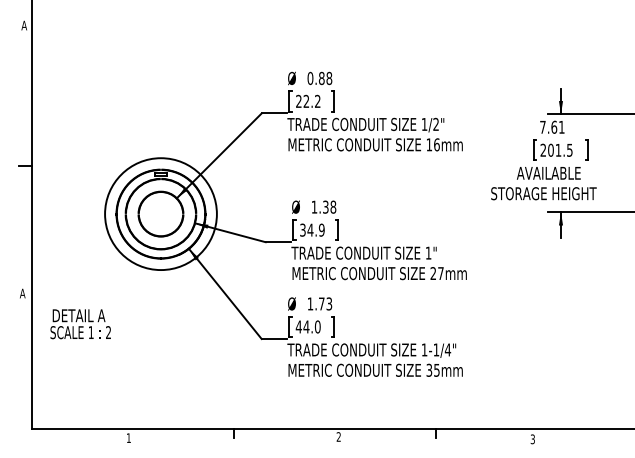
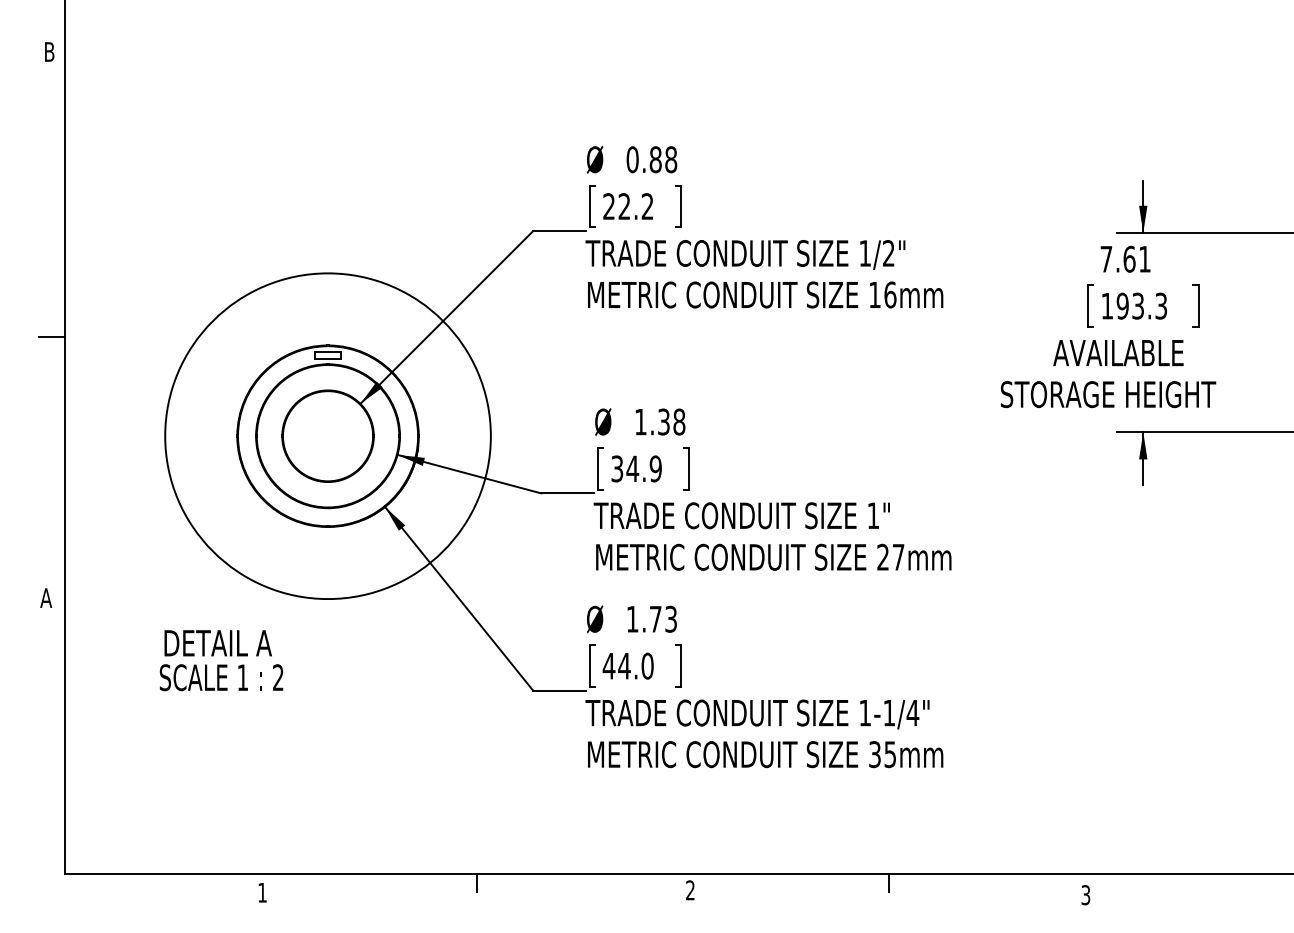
text: (24, 25) -> (49, 51), A -> B
text: (556, 149) -> (1134, 304), 201.5 -> 193.3
circle: (160, 214) -> (327, 436), size x1.43
text: (80, 324) -> (221, 661), moved

